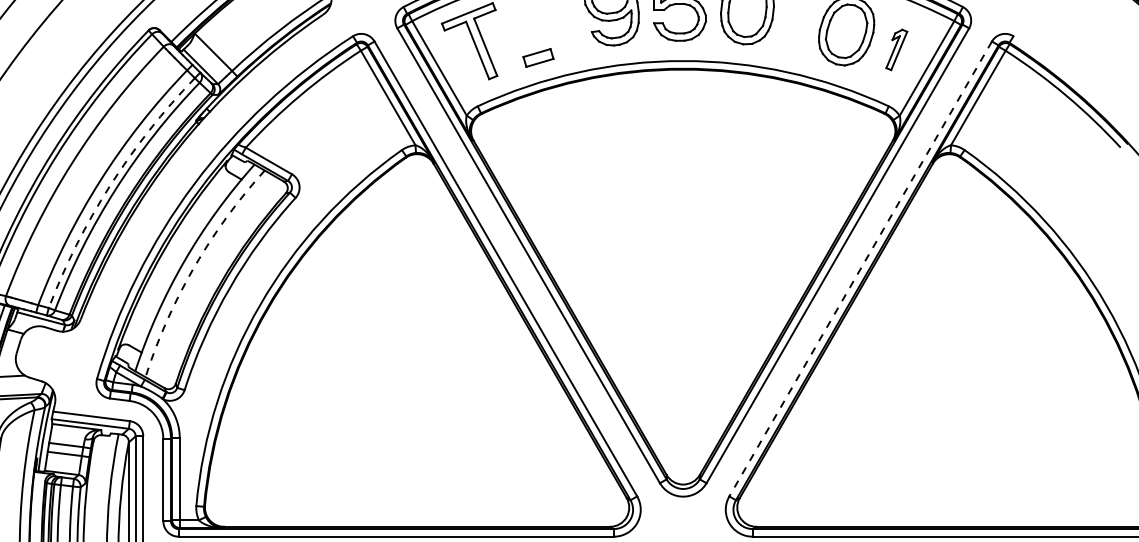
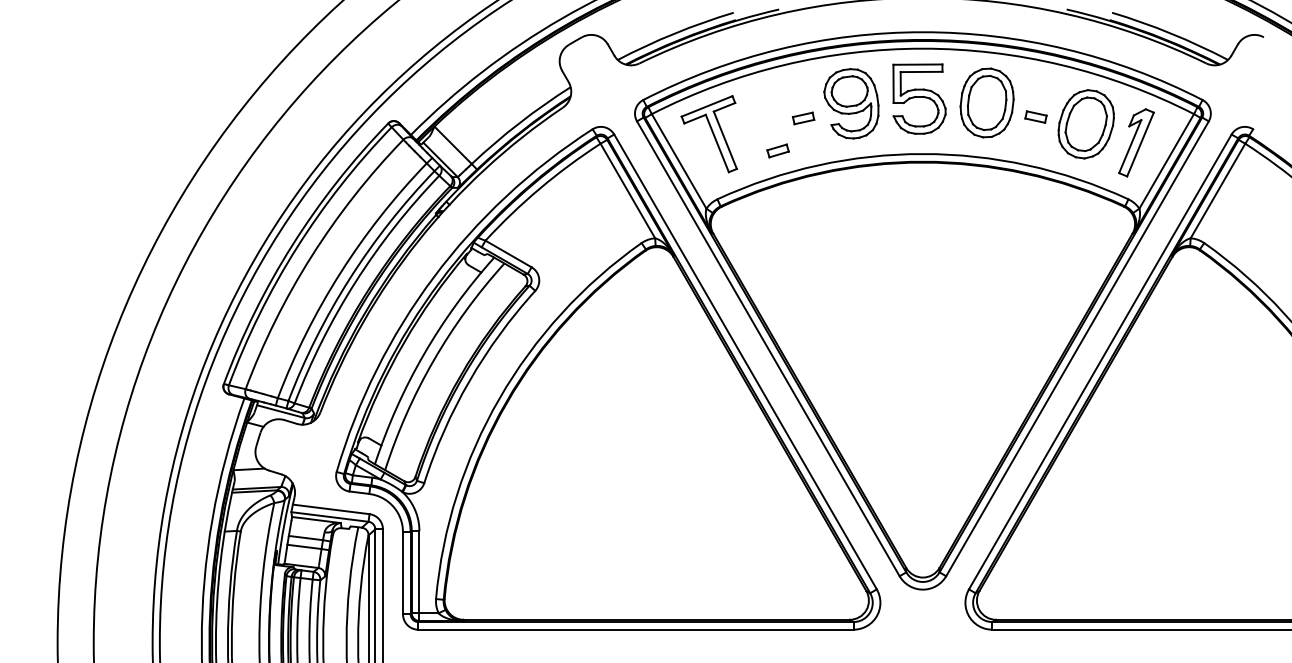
part: (795, 23) -> (1035, 116), added
part: (563, 25) -> (803, 118), added
part: (896, 49) -> (1136, 142), size x1.67
part: (537, 57) -> (777, 150), size x0.71
arc: (109, 185) -> (349, 278), dashed -> solid
arc: (193, 267) -> (433, 360), dashed -> solid
line: (860, 268) -> (1100, 361), dashed -> solid

